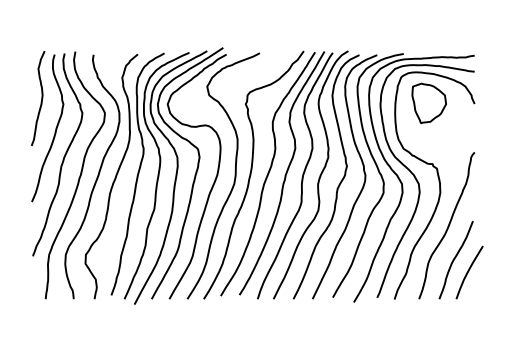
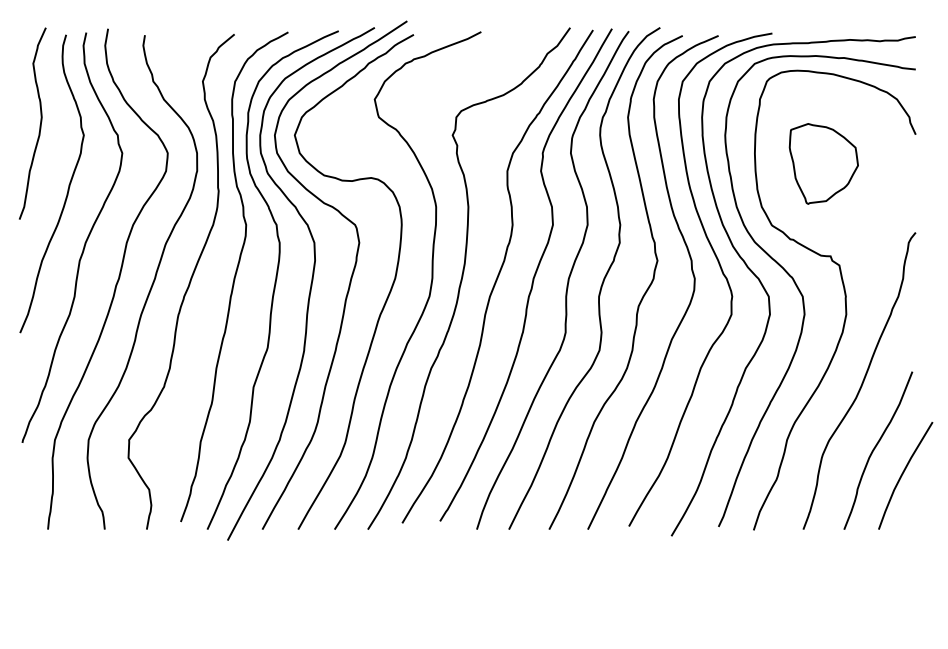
part: (428, 103) -> (822, 164), moved

